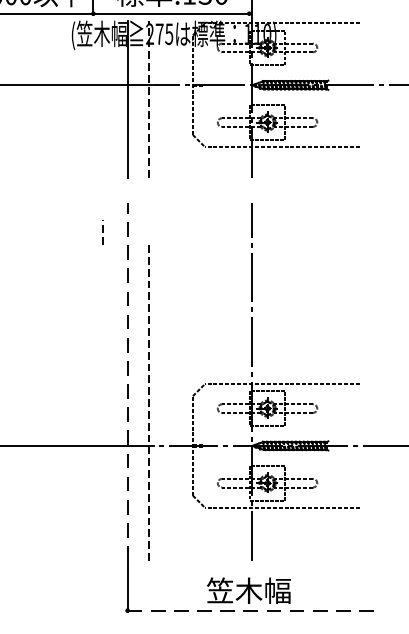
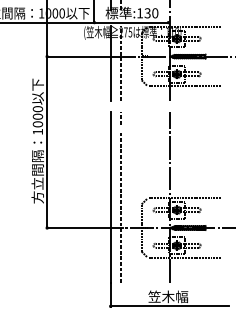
line: (102, 232) -> (120, 118), moved
line: (127, 381) -> (110, 197), dashed -> solid
line: (253, 611) -> (170, 306), dashed -> solid

